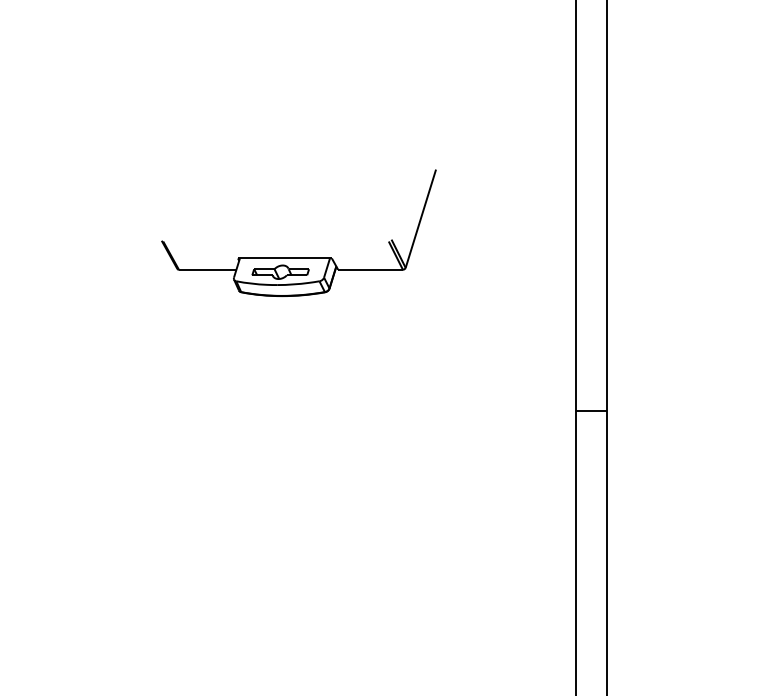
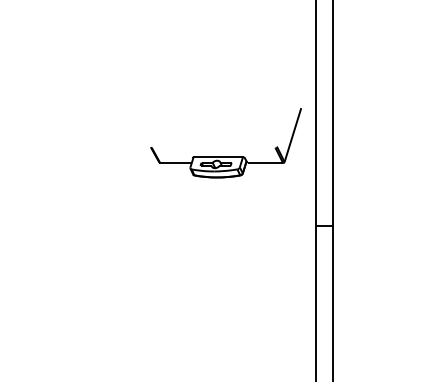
part: (297, 257) -> (225, 156), moved

